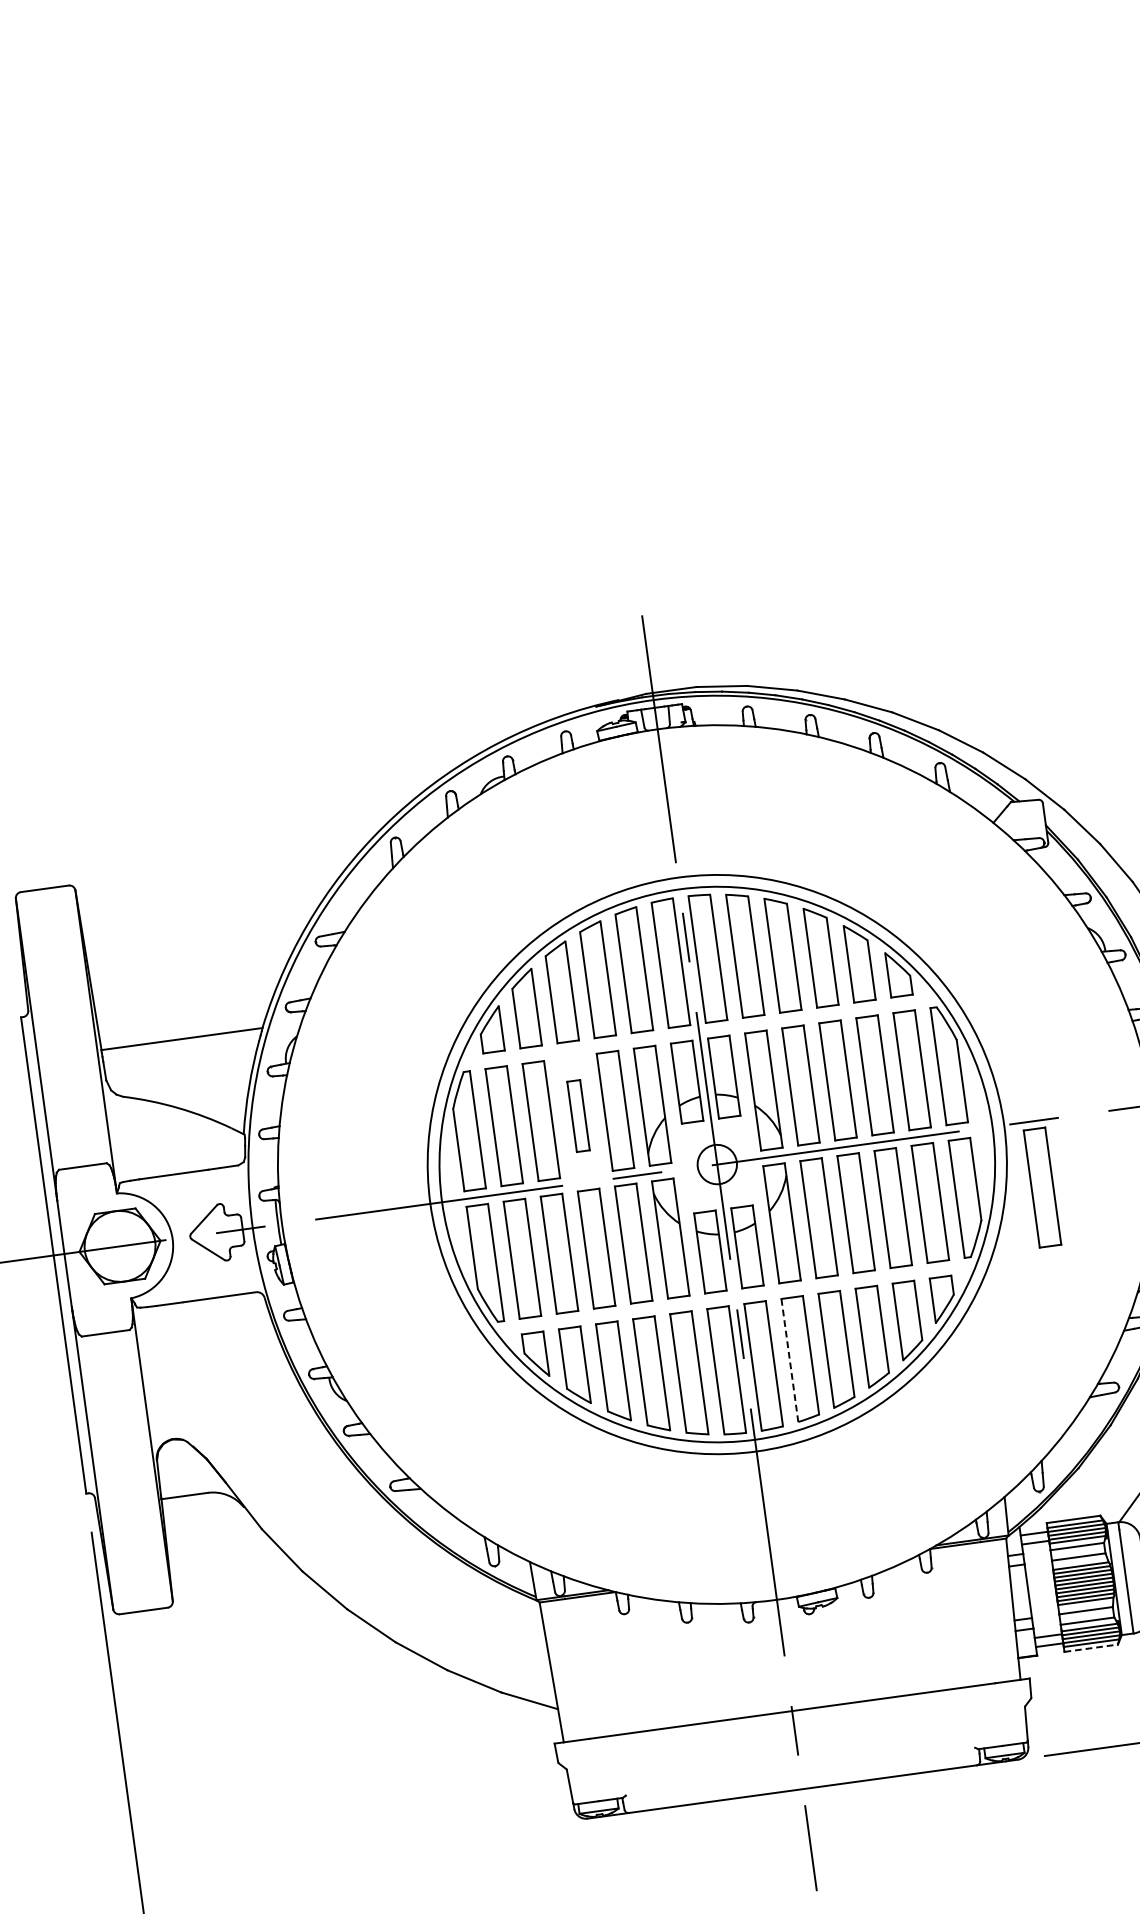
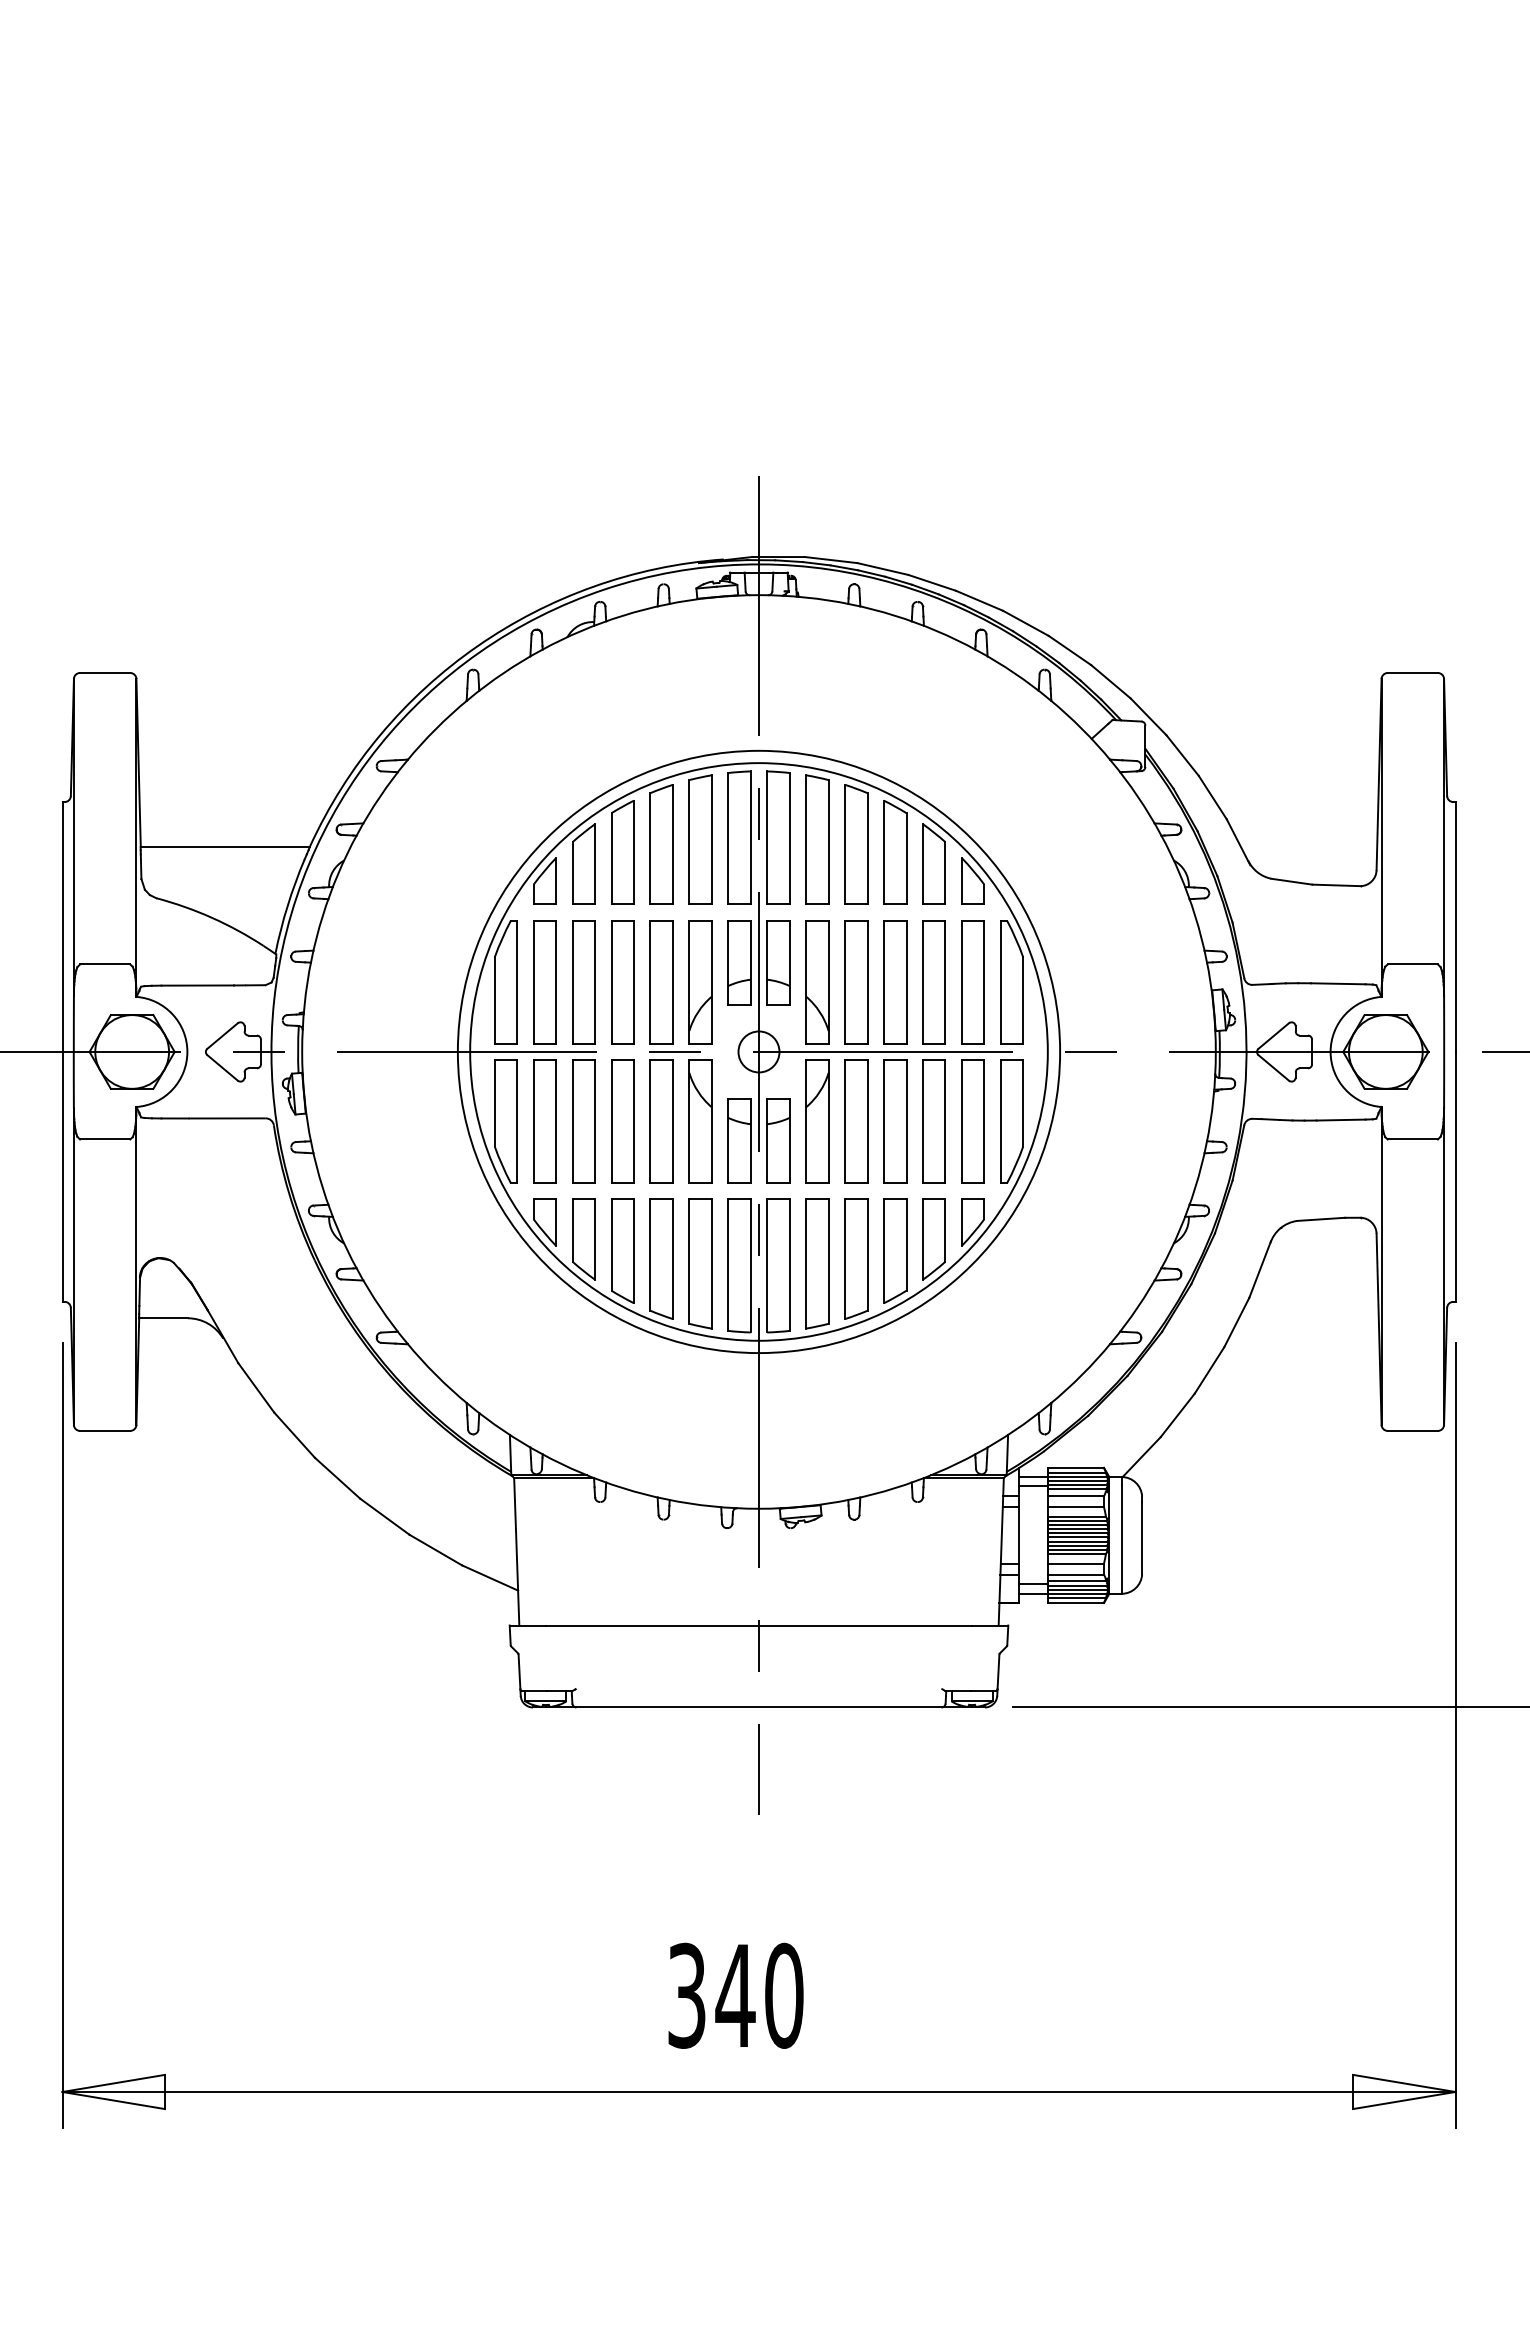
part: (578, 1116) -> (622, 982), size x1.67
part: (1042, 1187) -> (1090, 1121), removed
line: (790, 1360) -> (806, 1264), dashed -> solid
line: (1091, 1648) -> (1076, 1603), dashed -> solid

